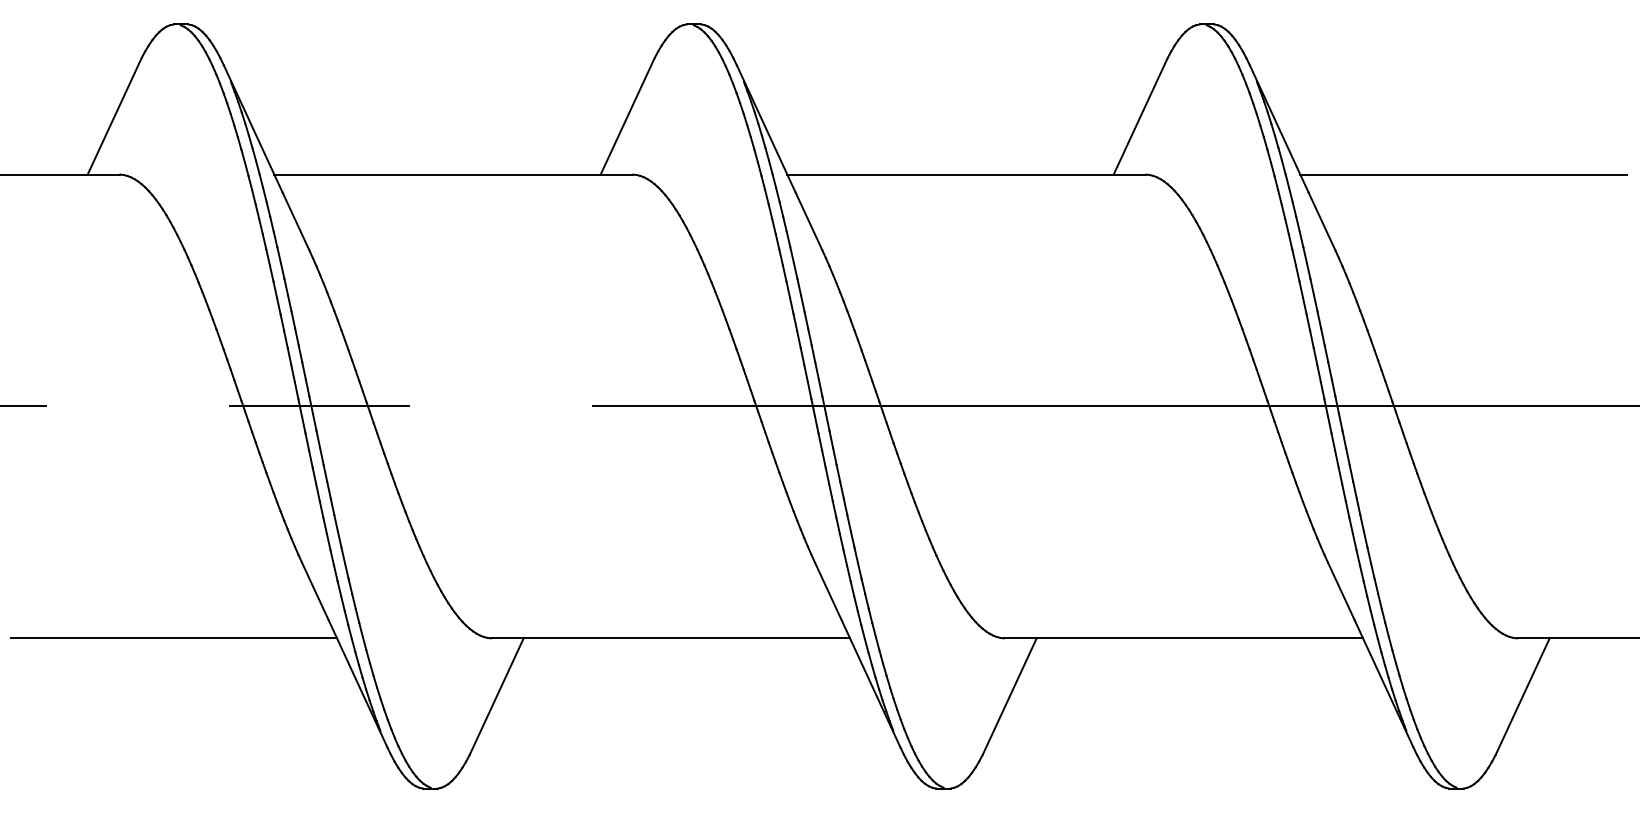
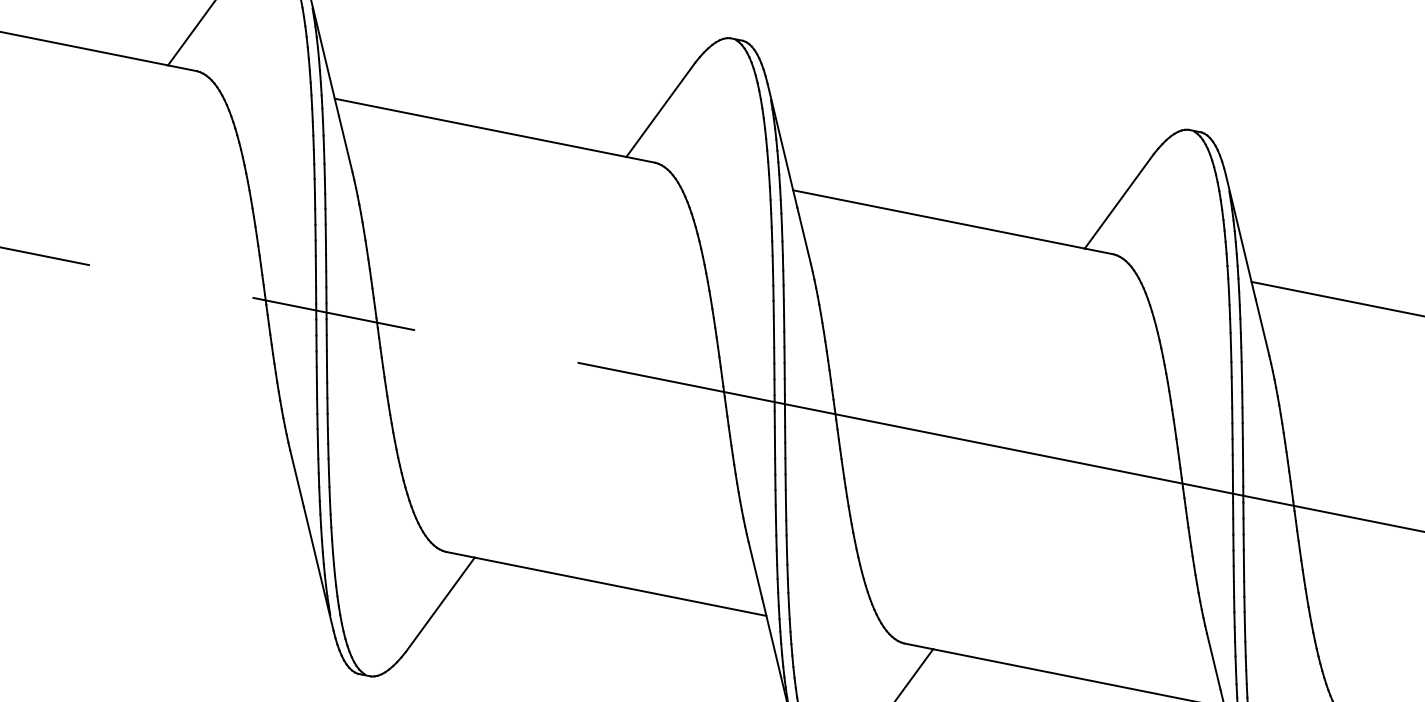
line: (173, 638) -> (161, 495), removed

